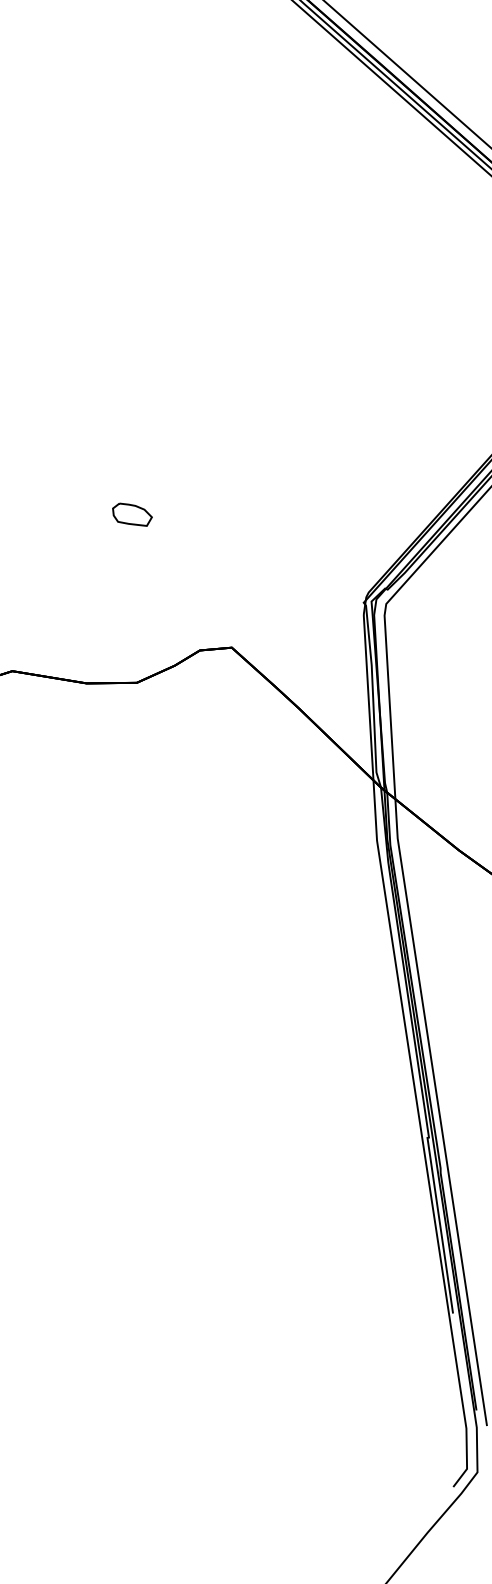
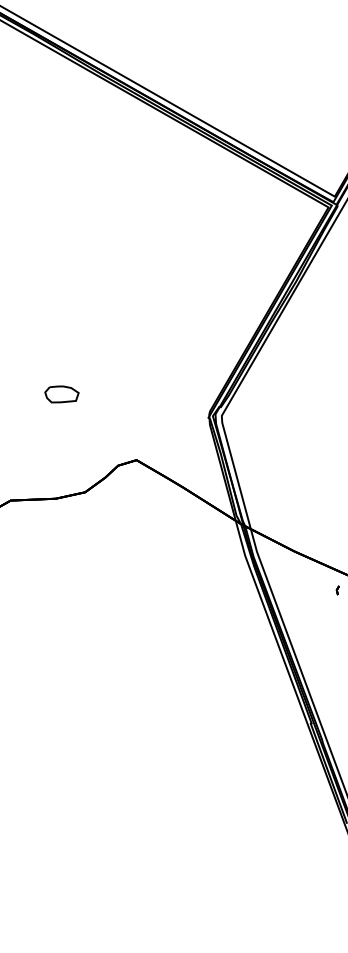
part: (131, 514) -> (61, 394), size x1.4

